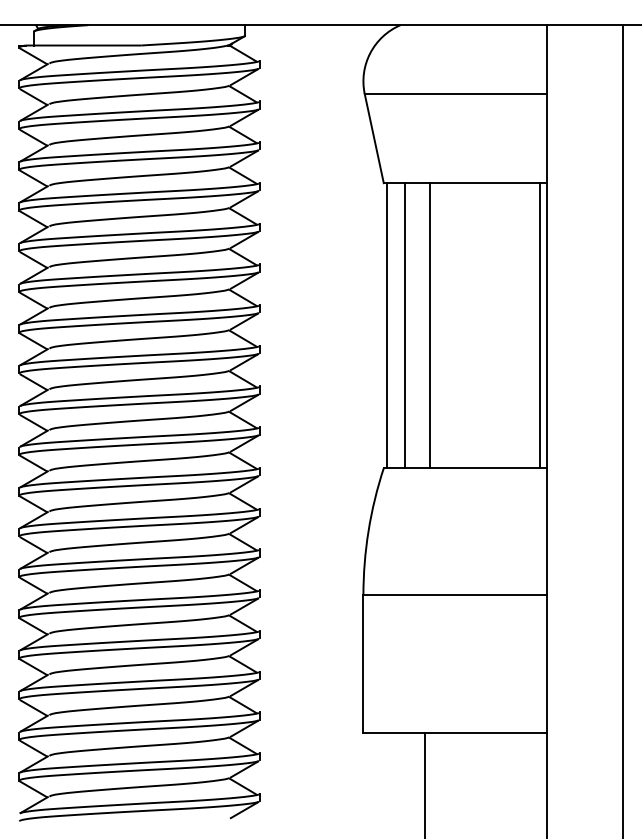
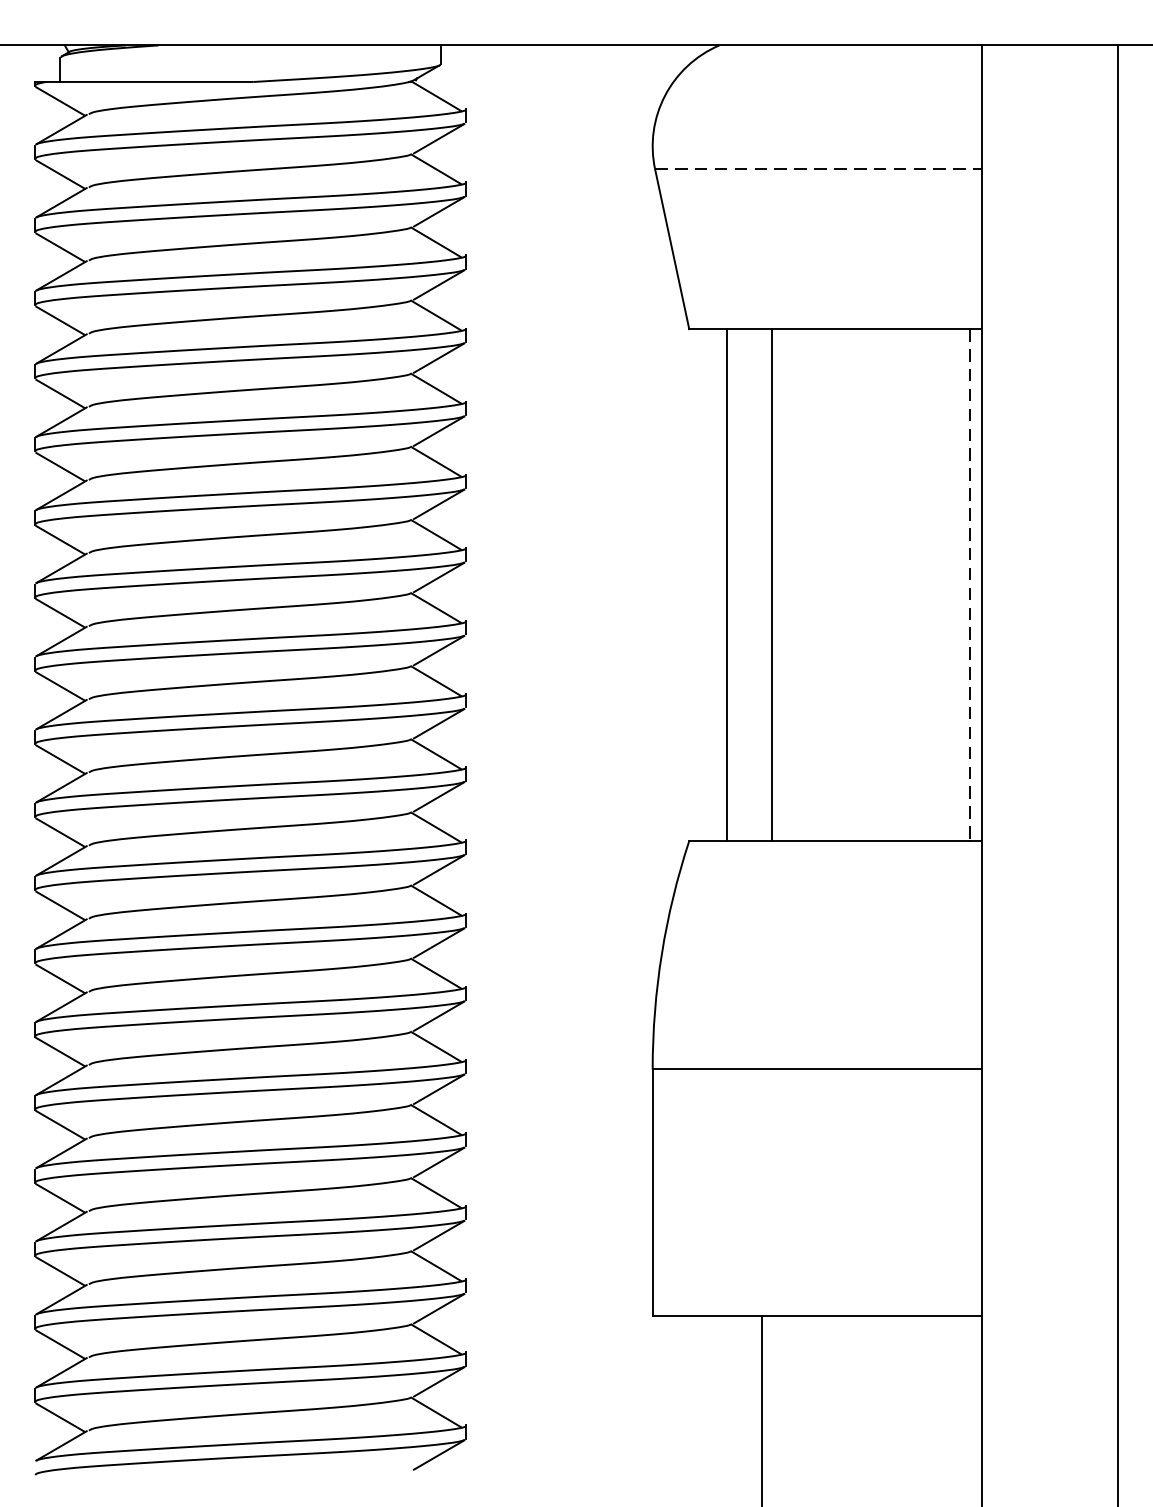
line: (455, 94) -> (818, 169), solid -> dashed
line: (386, 325) -> (694, 584), removed
line: (540, 325) -> (970, 584), solid -> dashed

